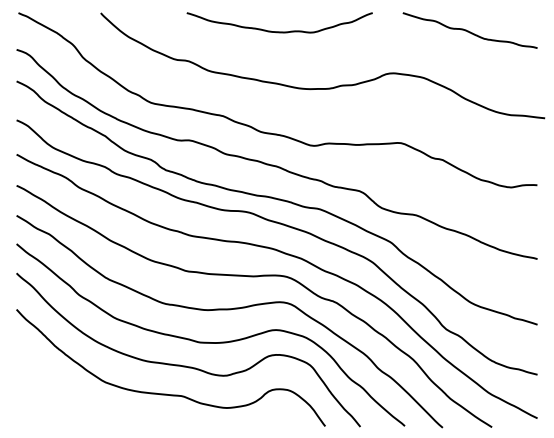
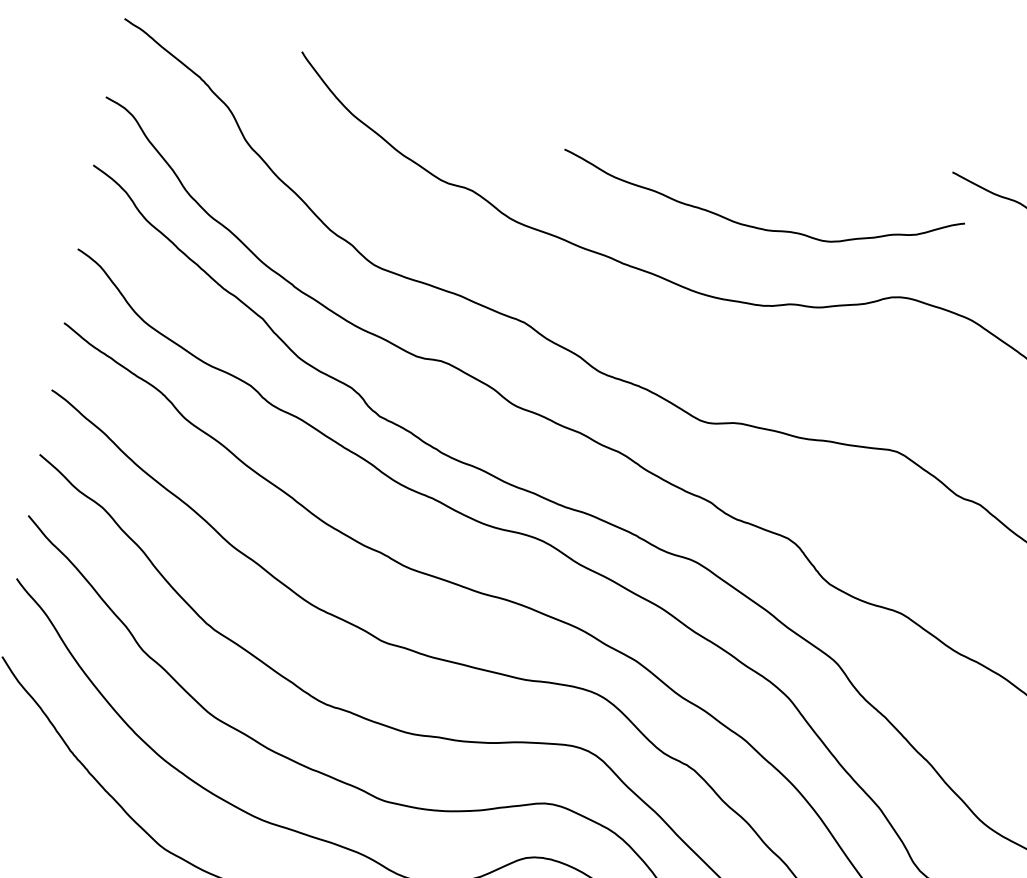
curve: (279, 31) -> (756, 226), moved

